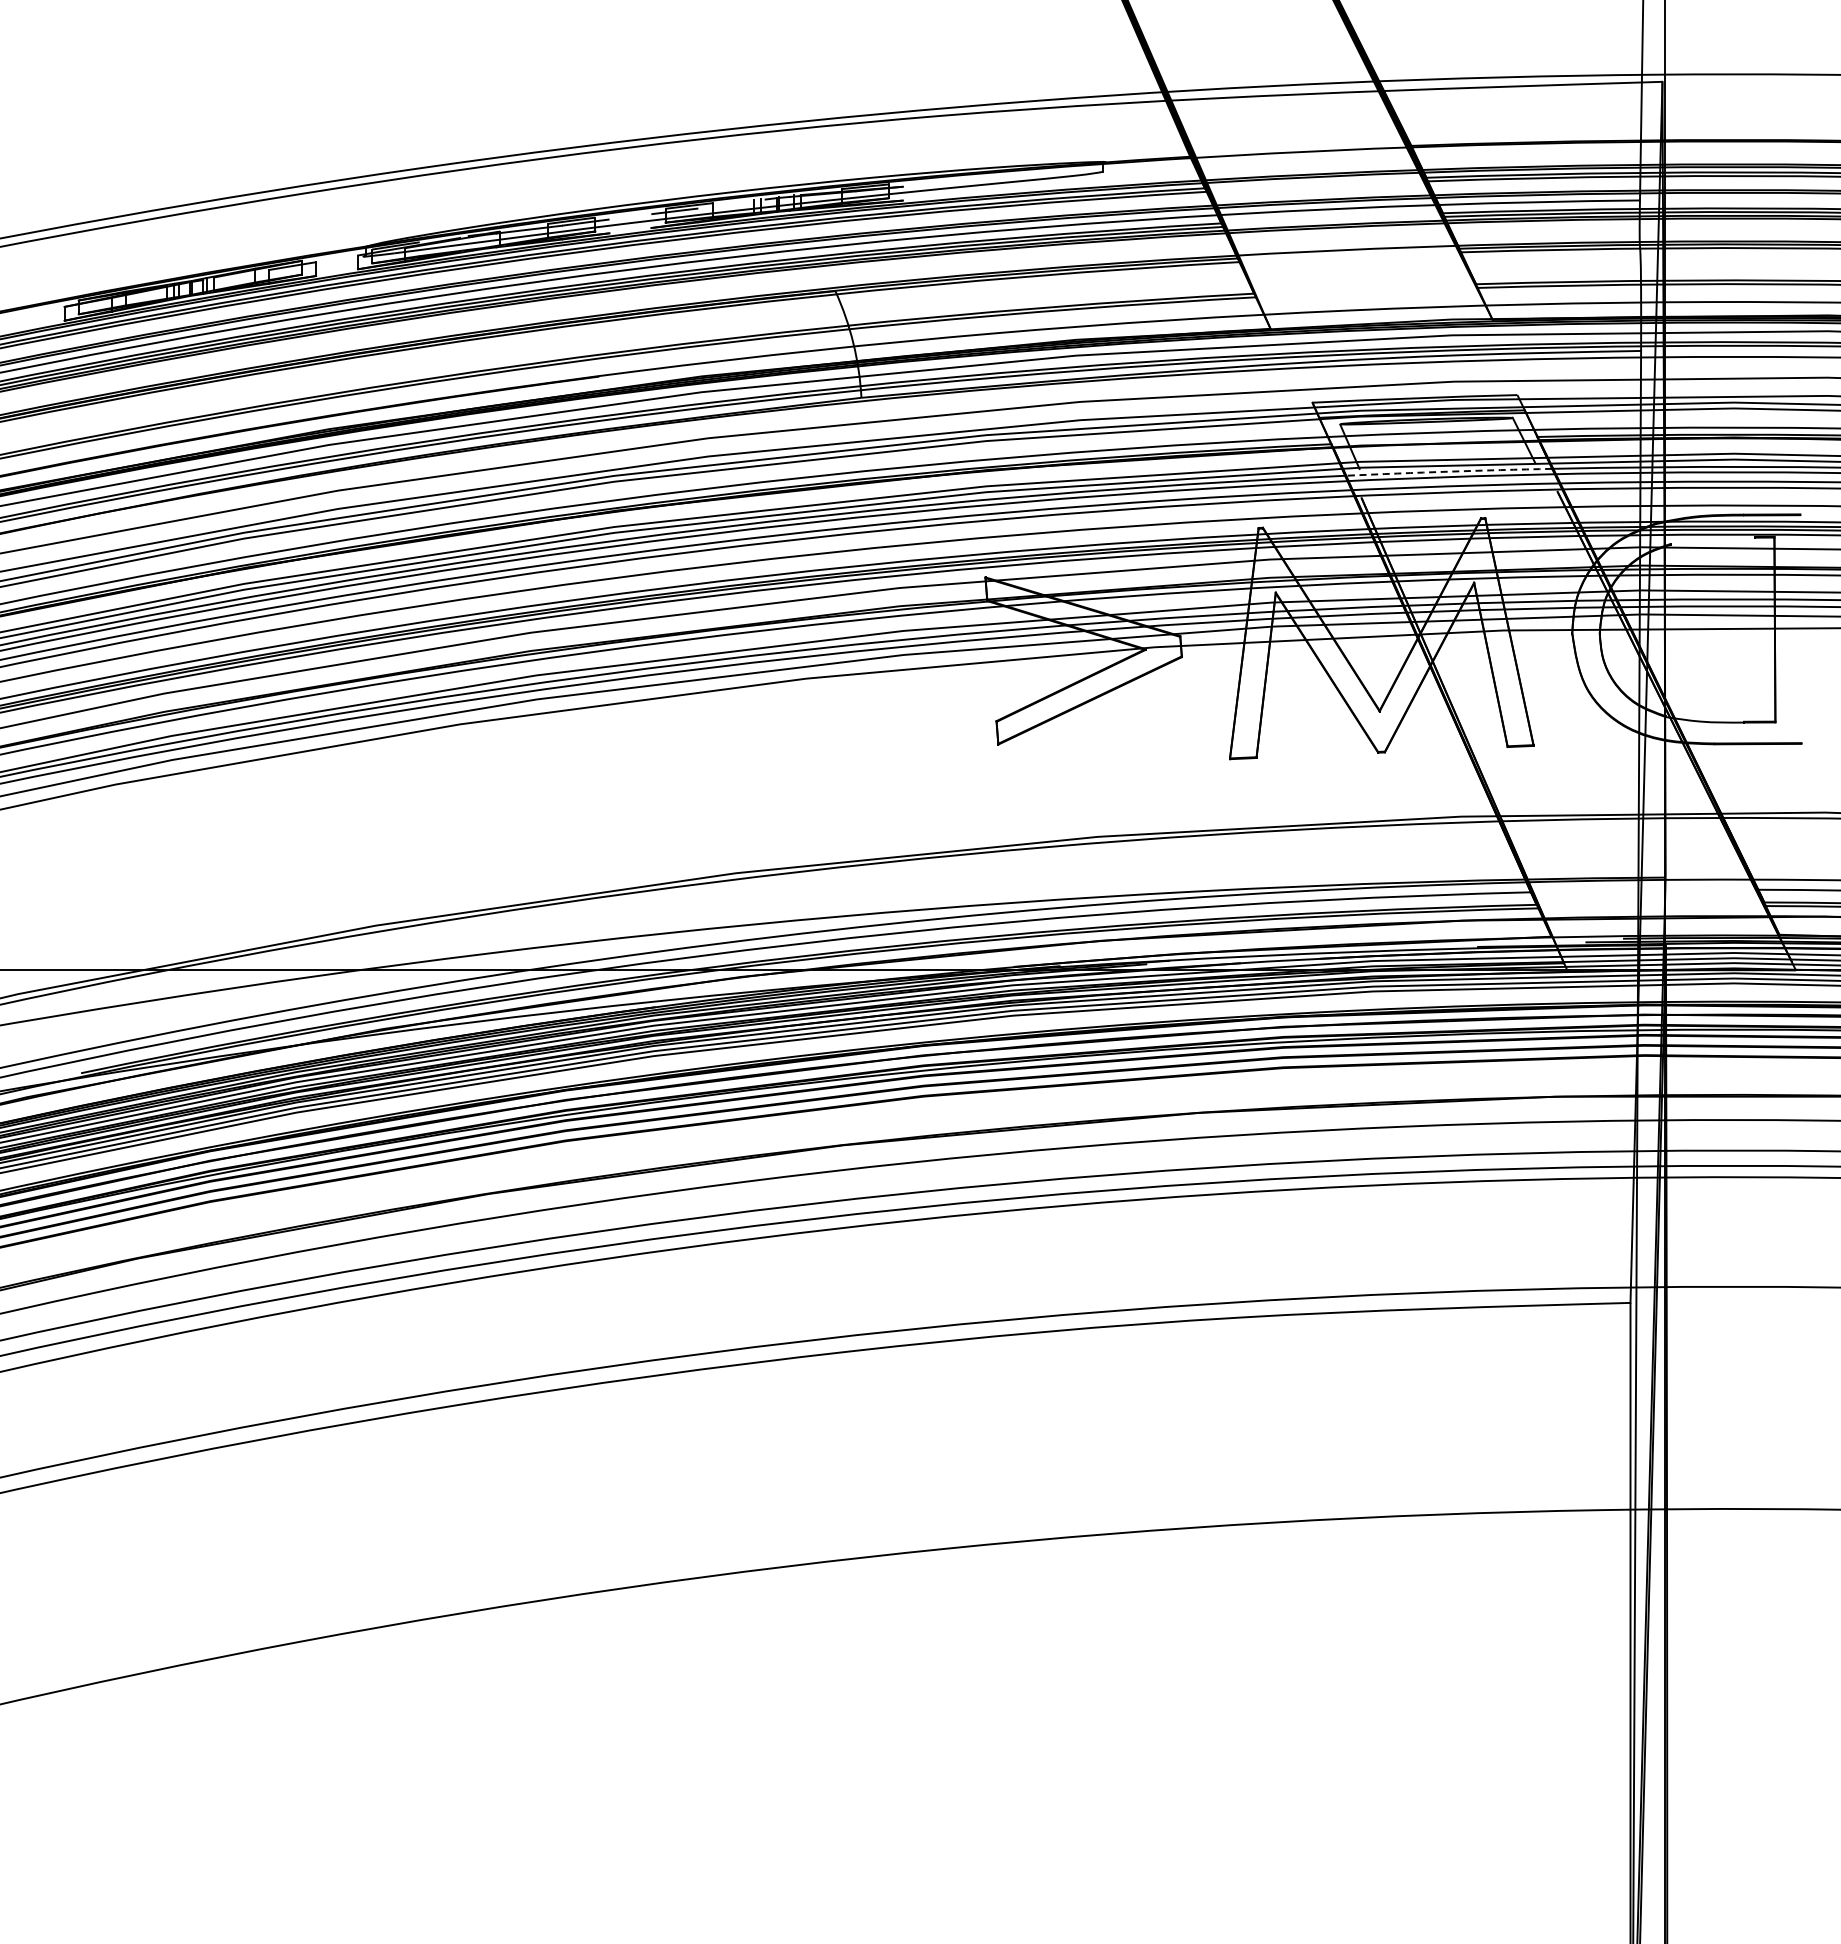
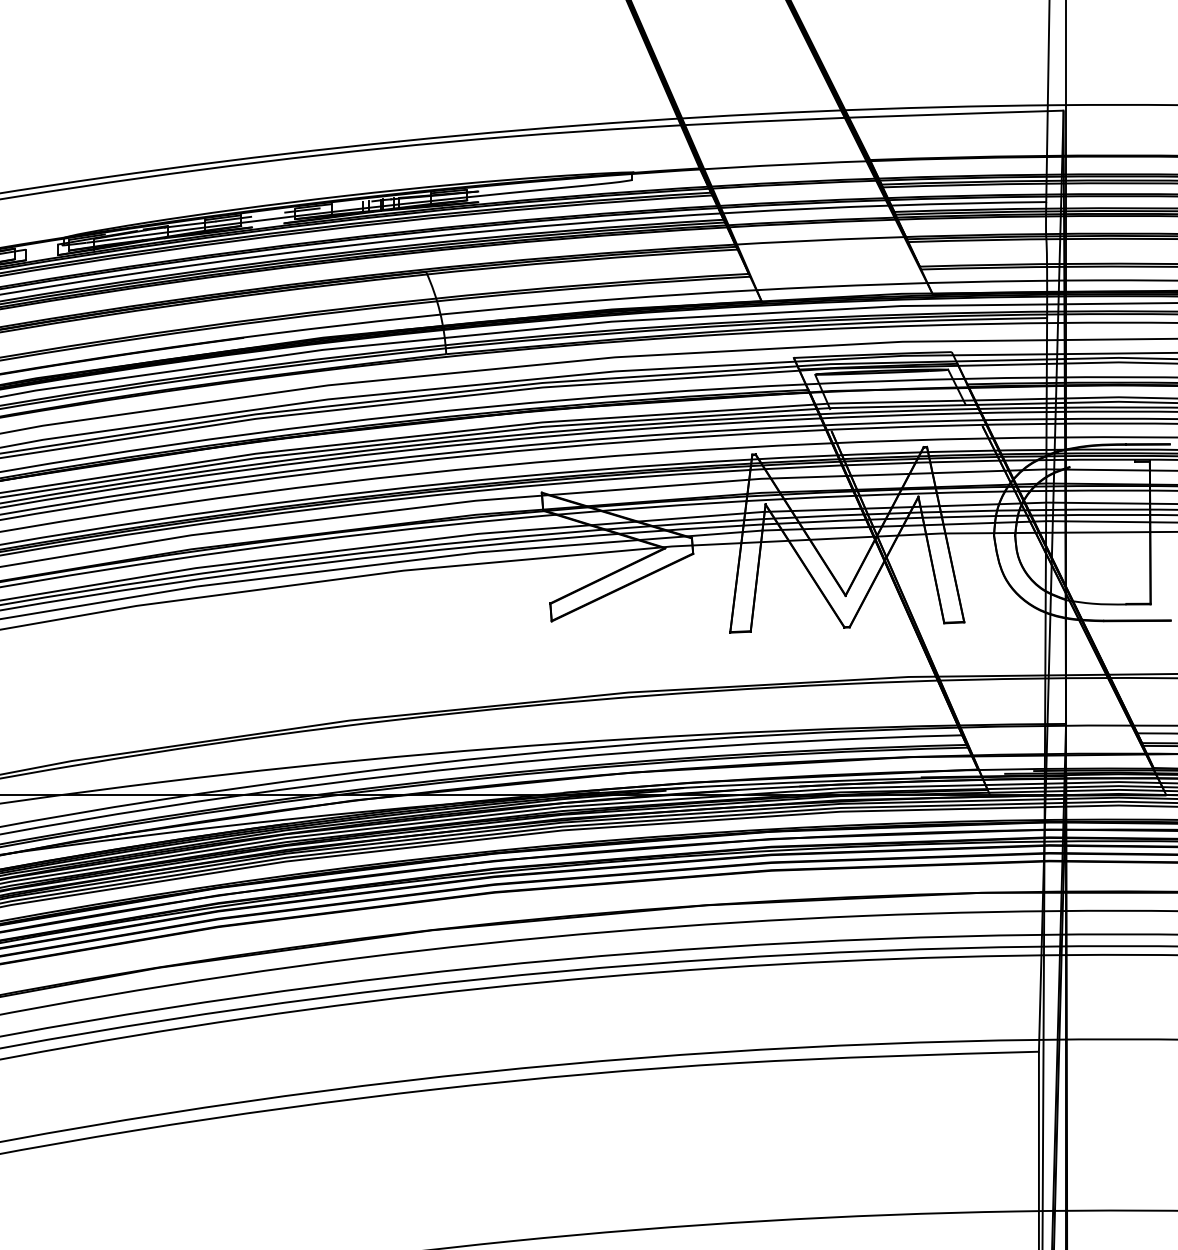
arc: (1449, 471) -> (899, 410), dashed -> solid

